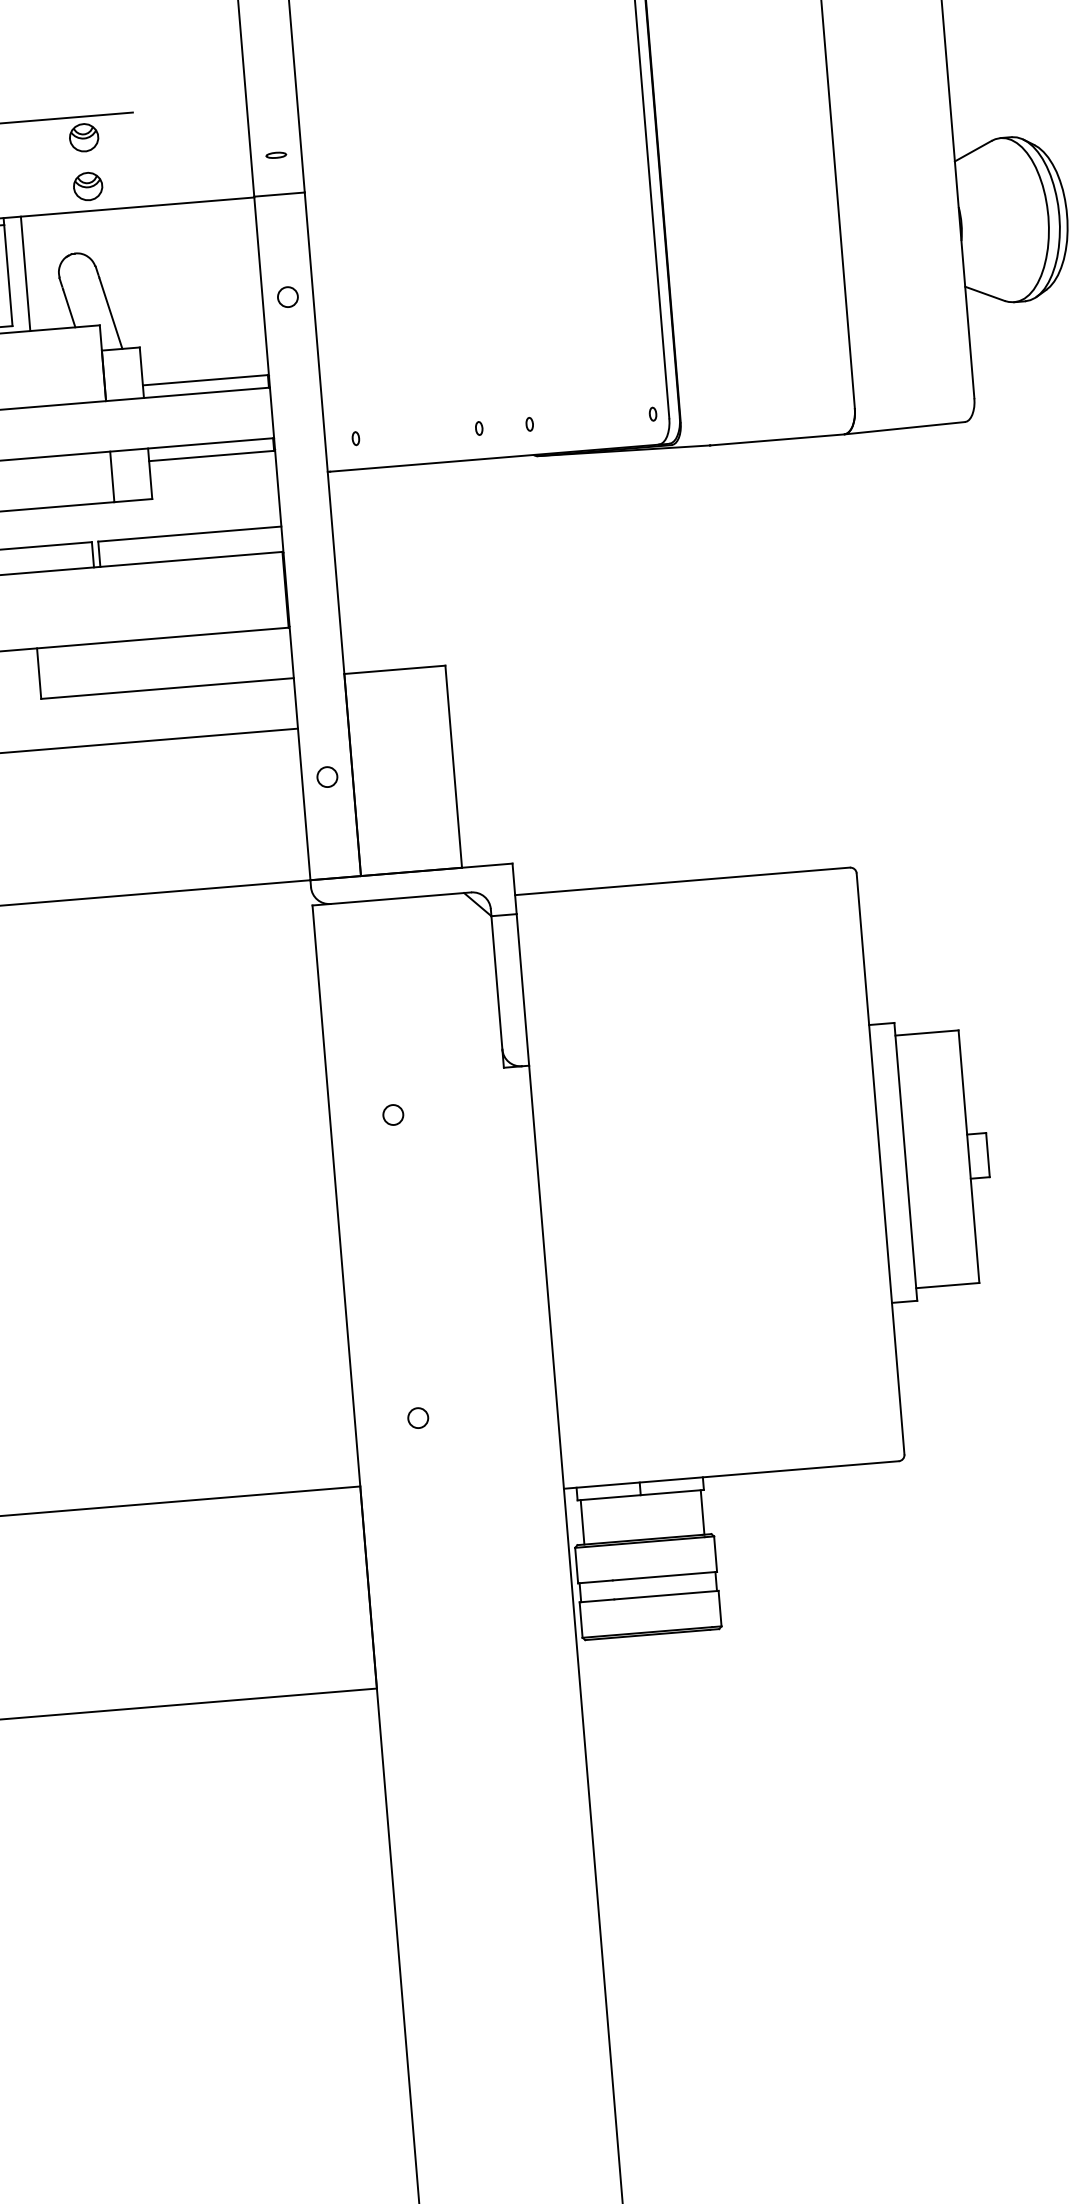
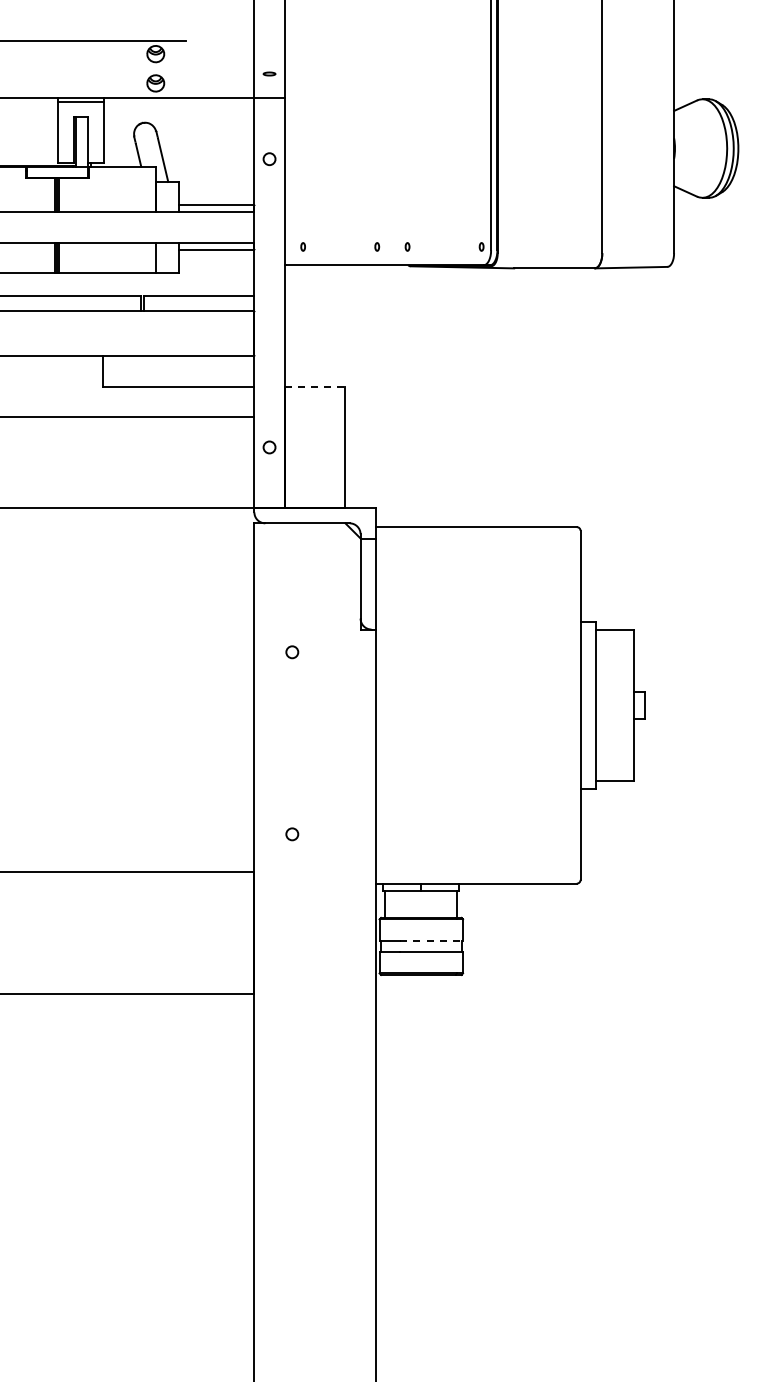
line: (26, 273) -> (114, 132), removed
line: (395, 669) -> (315, 386), solid -> dashed
line: (666, 1575) -> (432, 940), solid -> dashed

